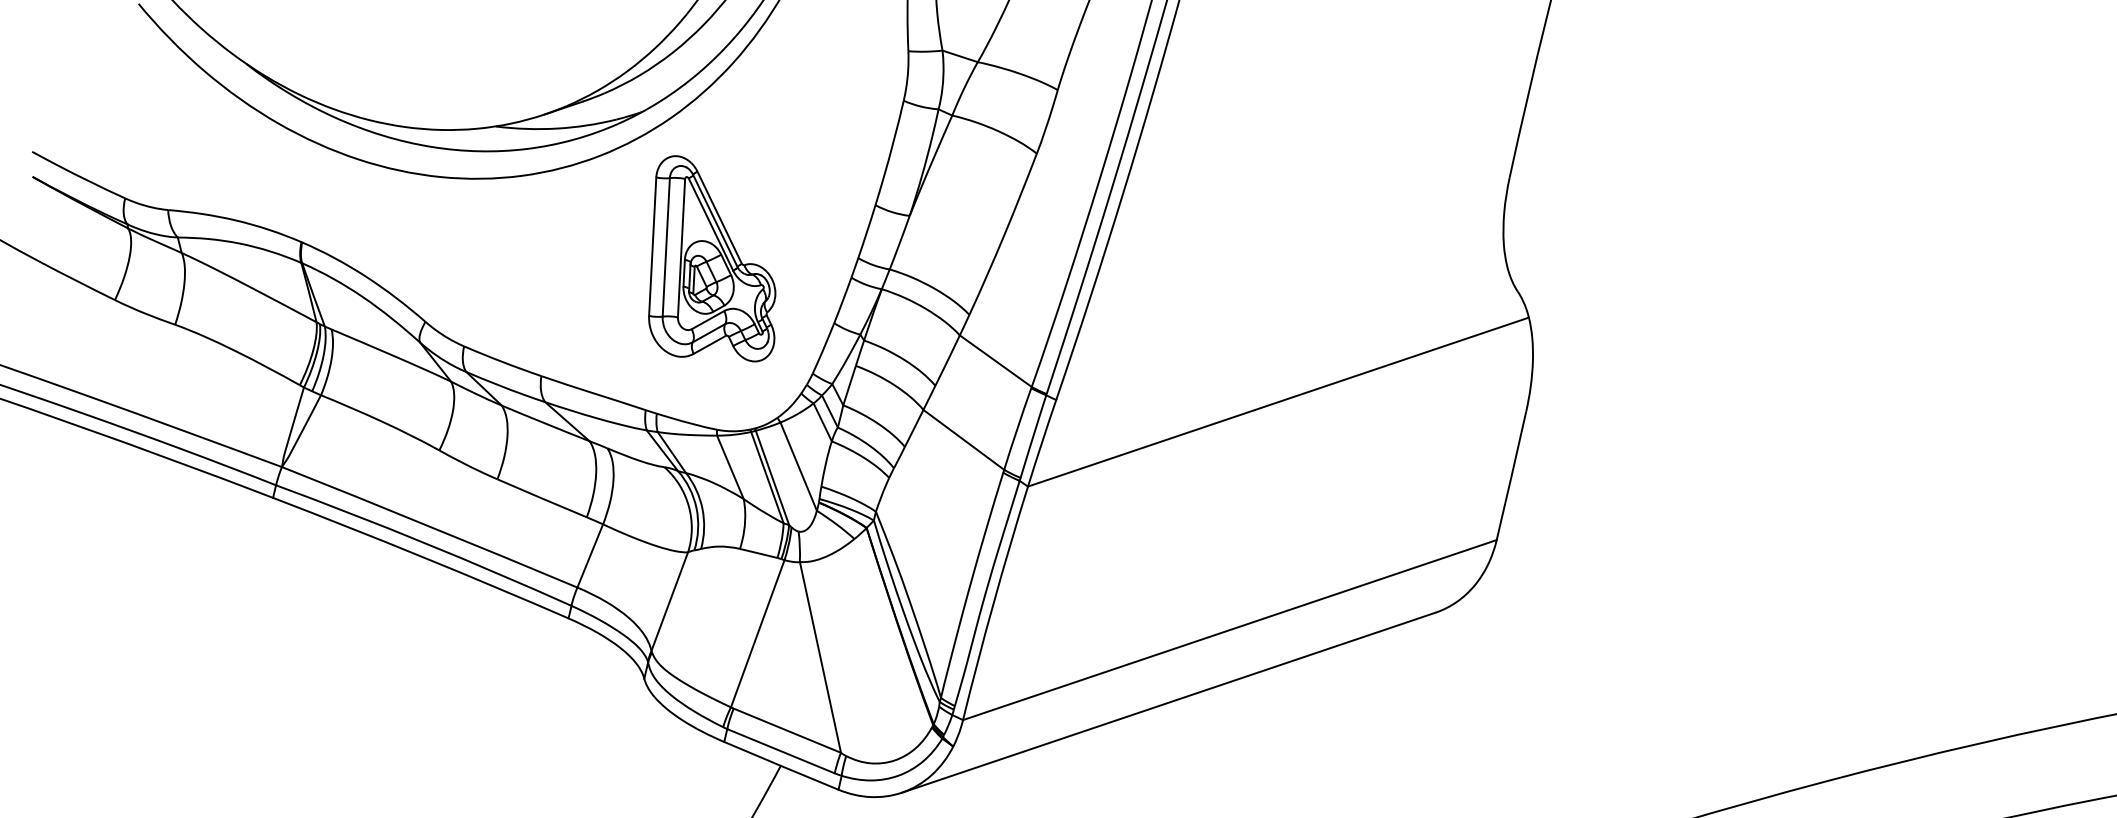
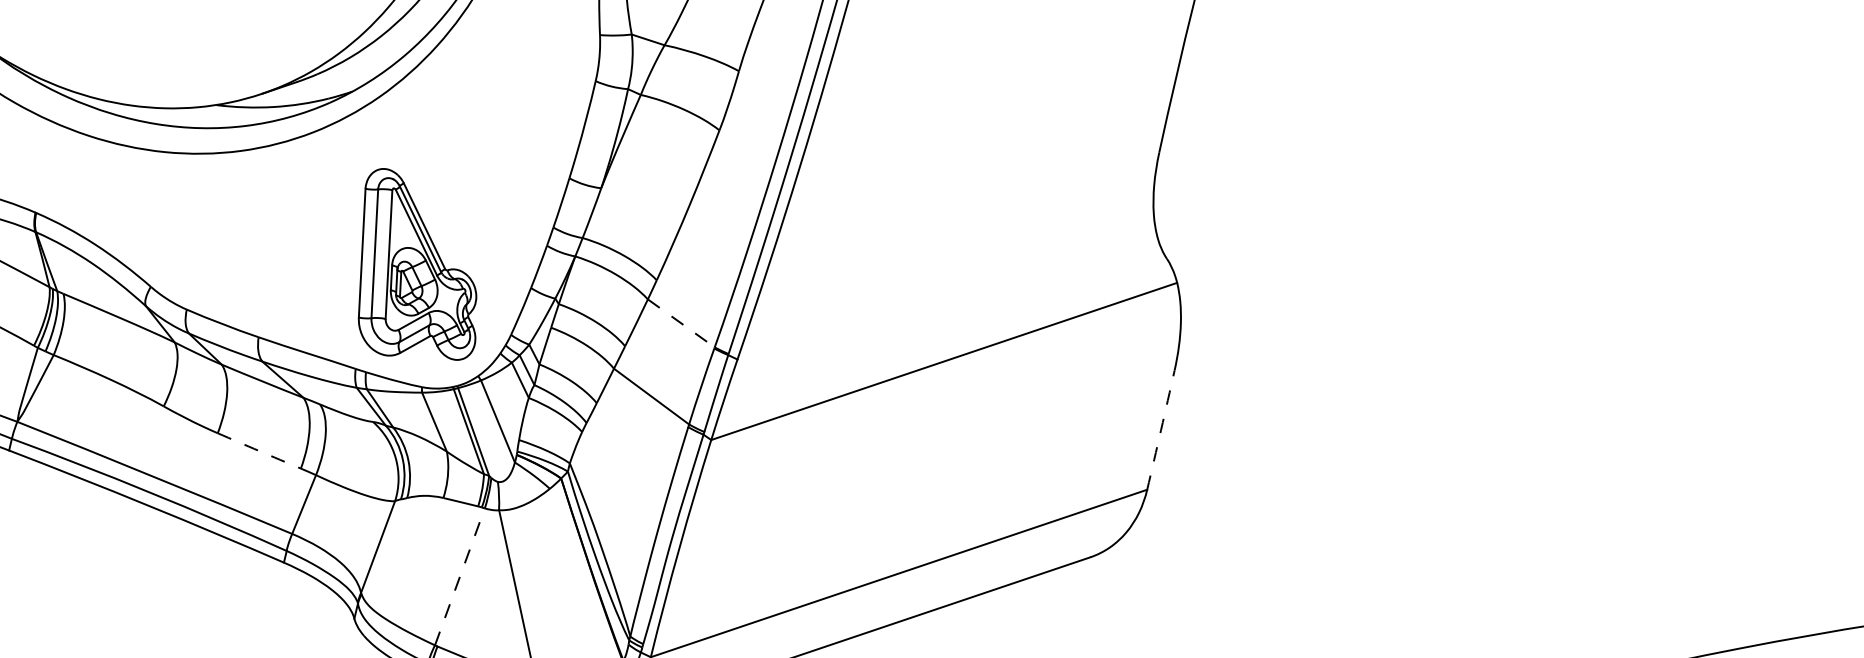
part: (712, 258) -> (417, 264), moved
line: (996, 361) -> (681, 323), solid -> dashed
arc: (1511, 475) -> (1160, 429), solid -> dashed
arc: (542, 498) -> (259, 451), solid -> dashed
line: (757, 633) -> (459, 576), solid -> dashed

